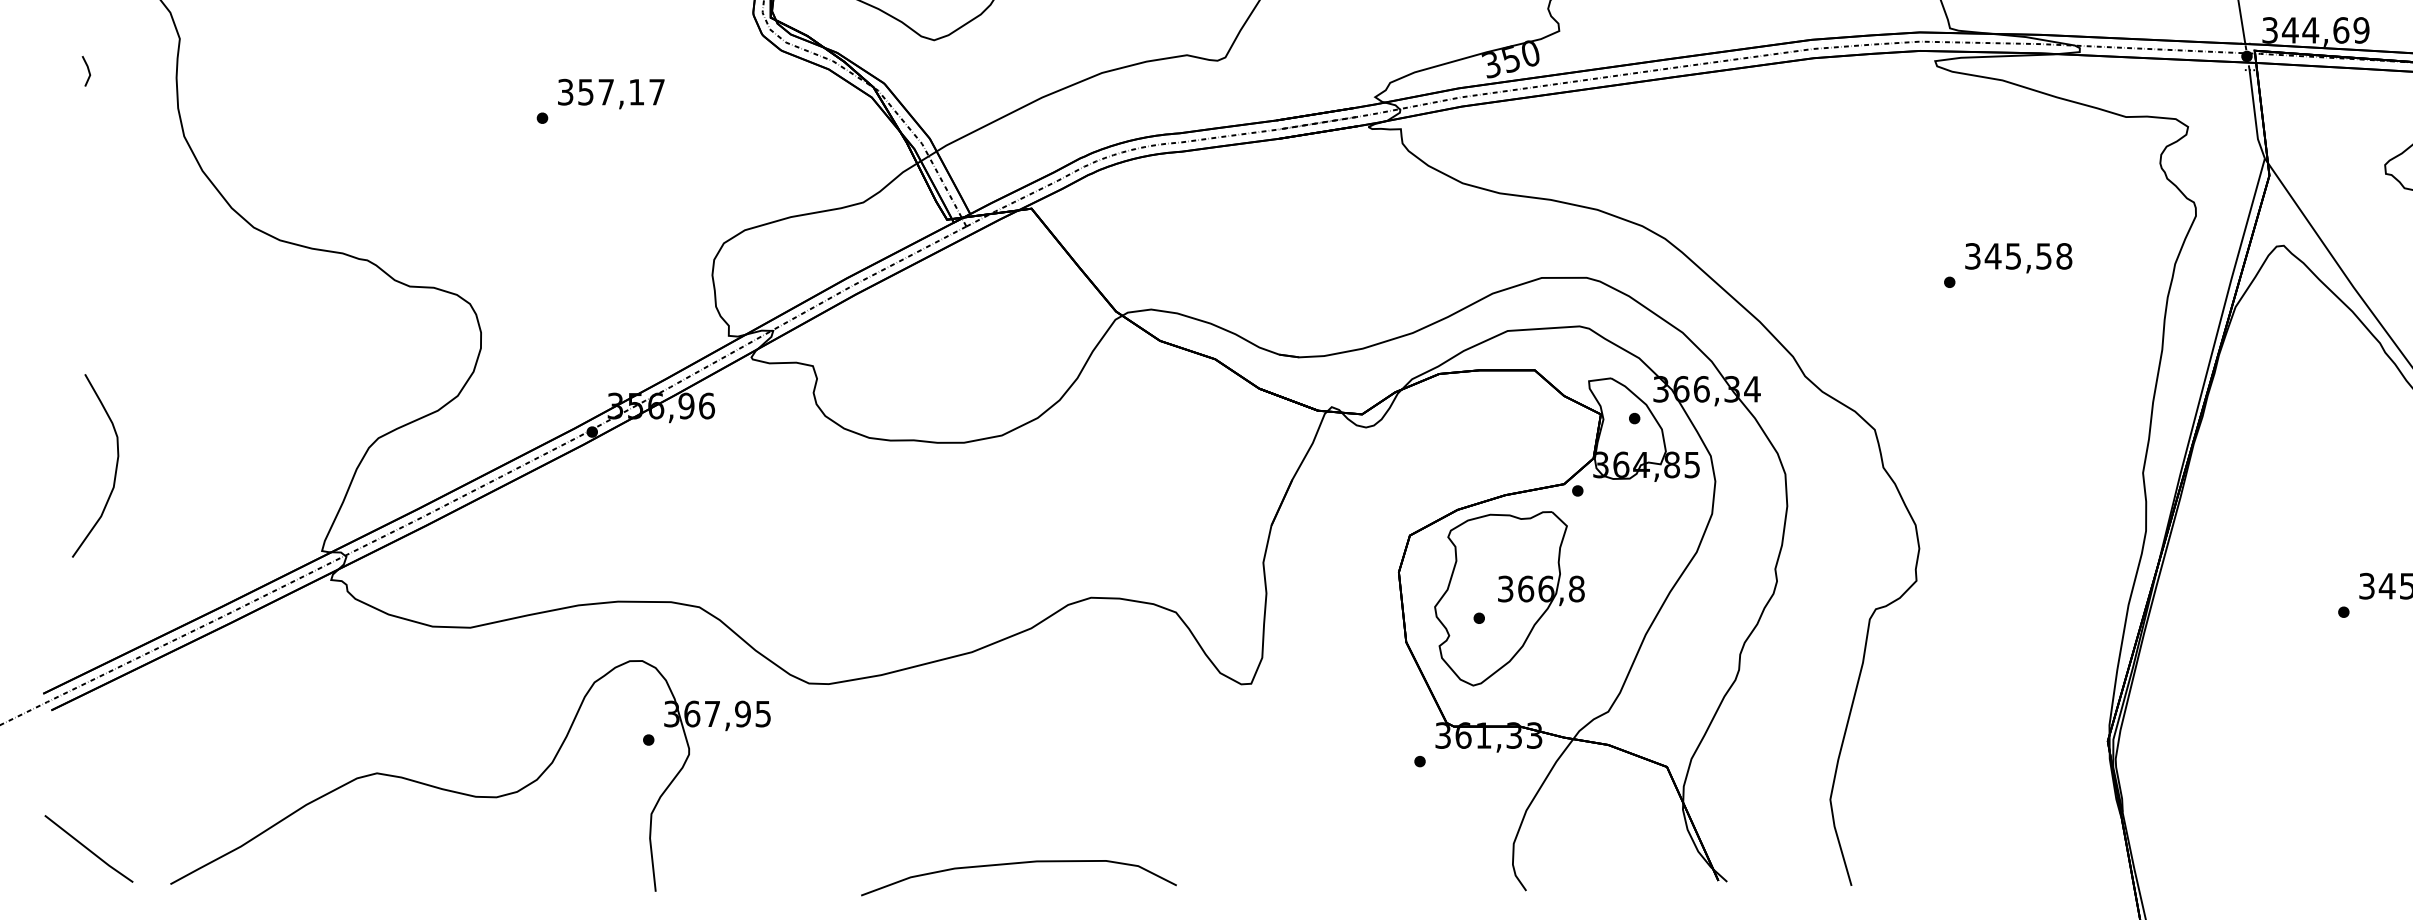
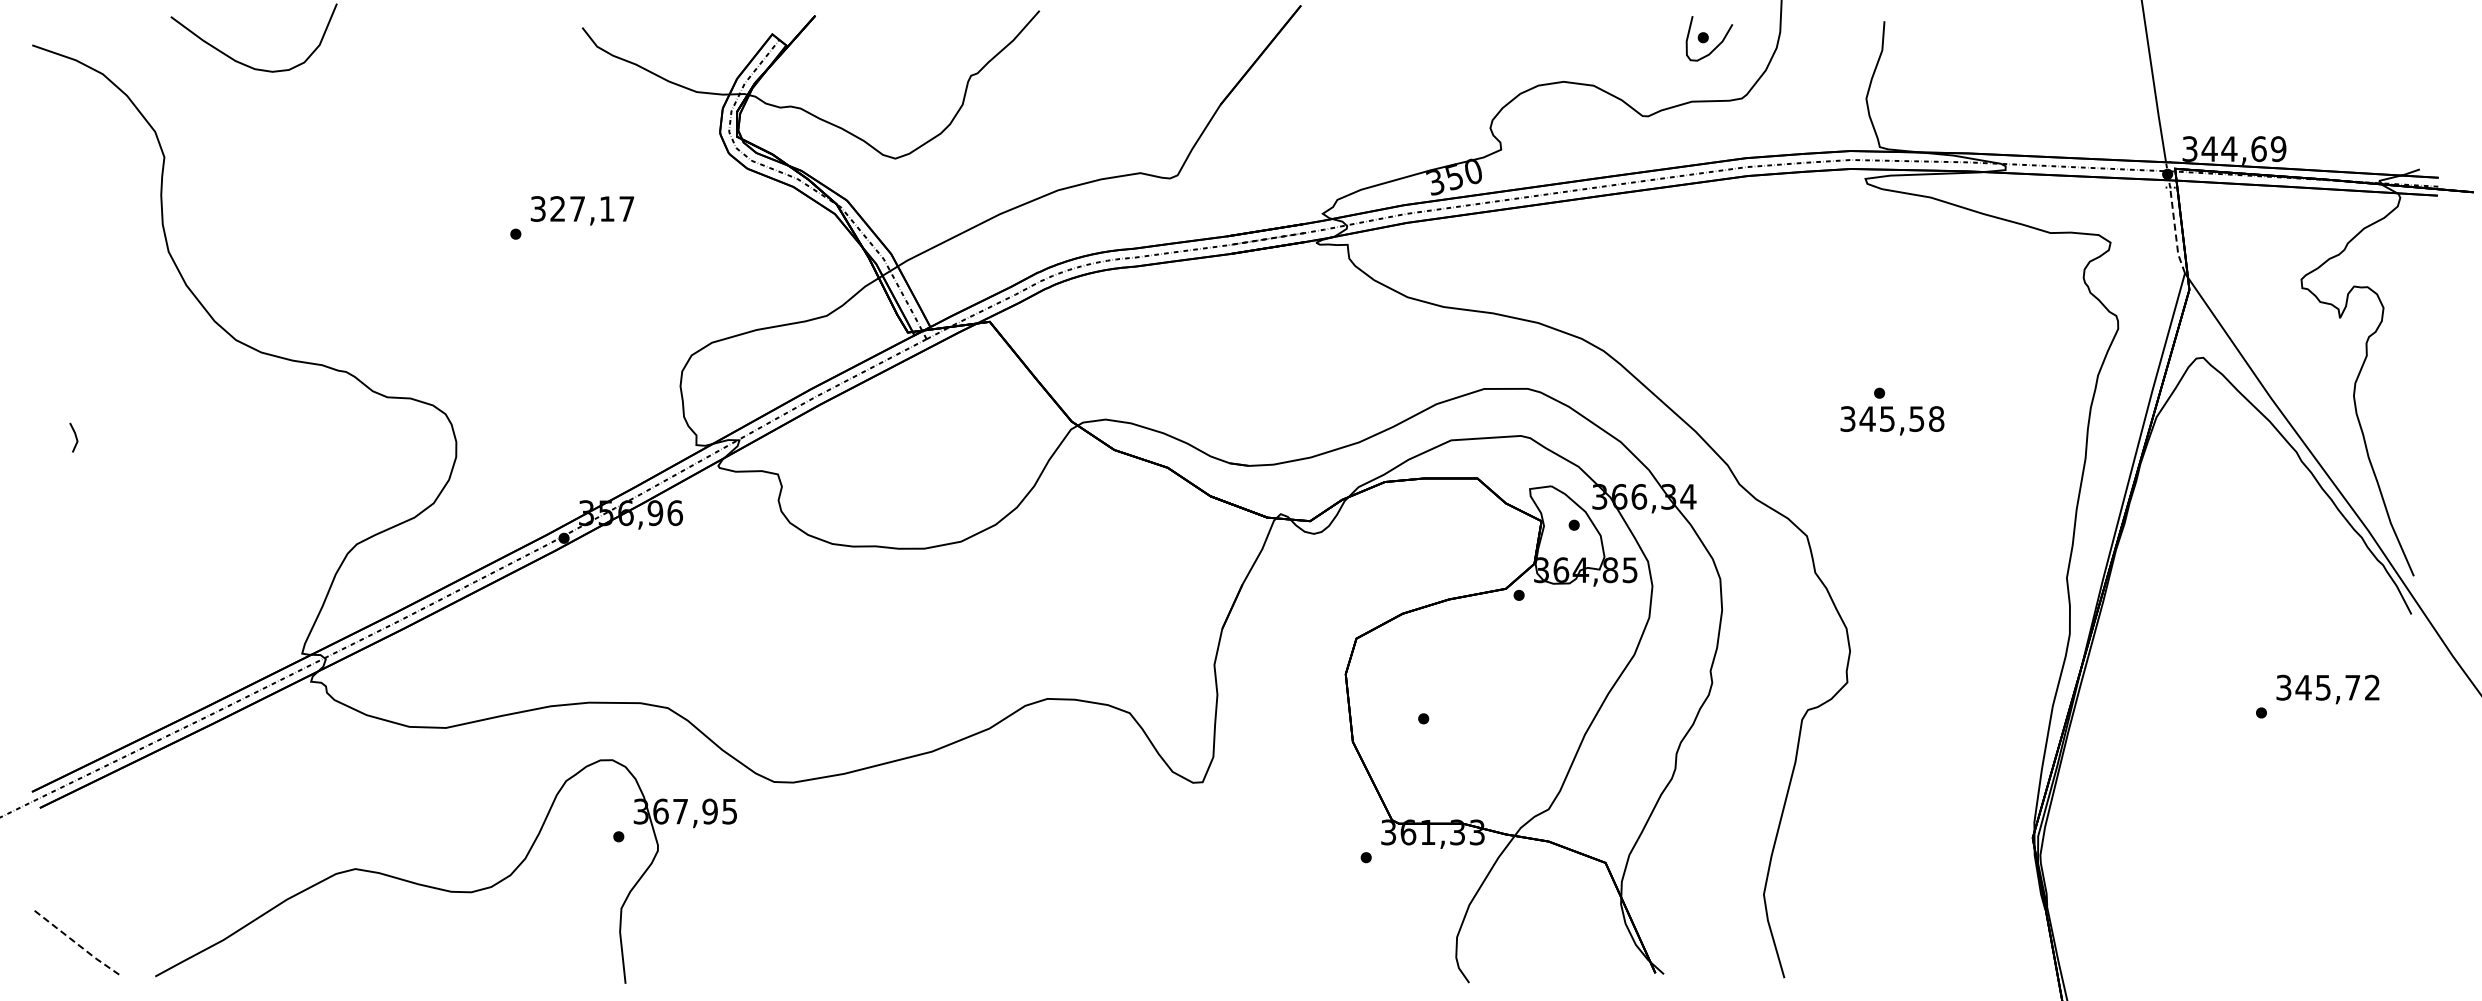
line: (88, 71) -> (75, 437), moved
text: (585, 91) -> (557, 208), 357,17 -> 327,17
line: (2255, 114) -> (2175, 230), solid -> dashed
text: (2018, 257) -> (1892, 420), moved
curve: (114, 470) -> (101, 575), removed
part: (1509, 598) -> (1452, 699), removed
line: (89, 850) -> (76, 943), solid -> dashed
curve: (1015, 864) -> (974, 957), removed

